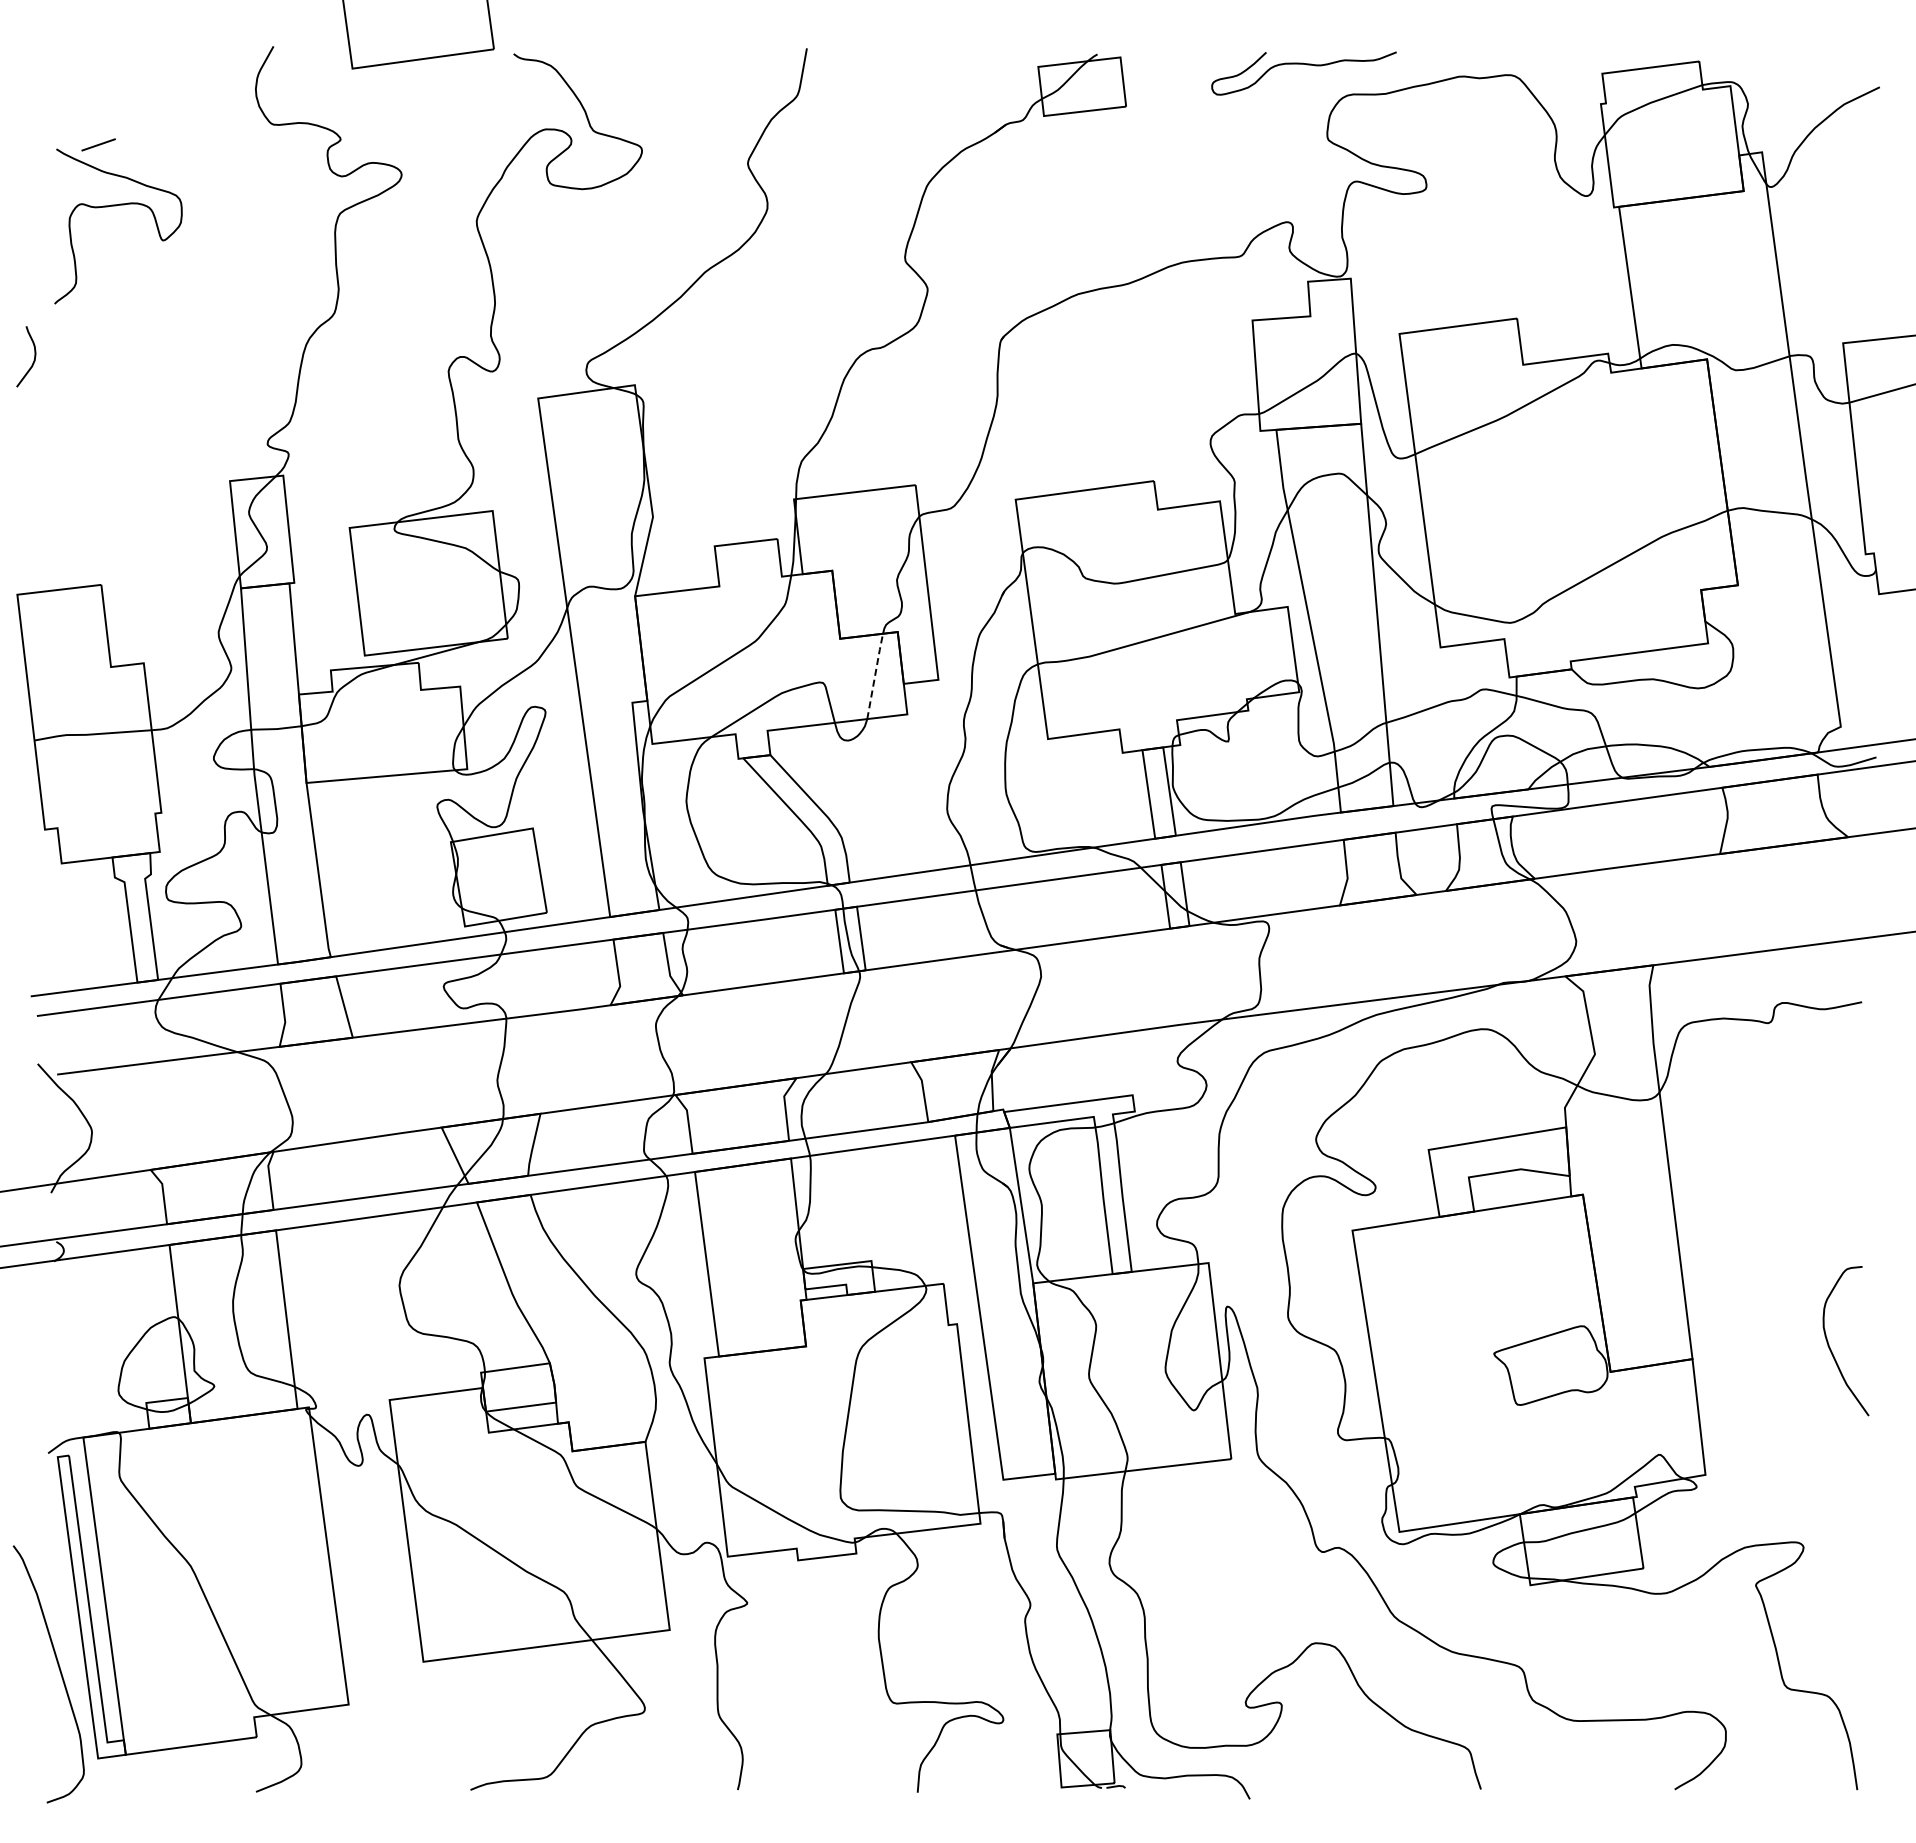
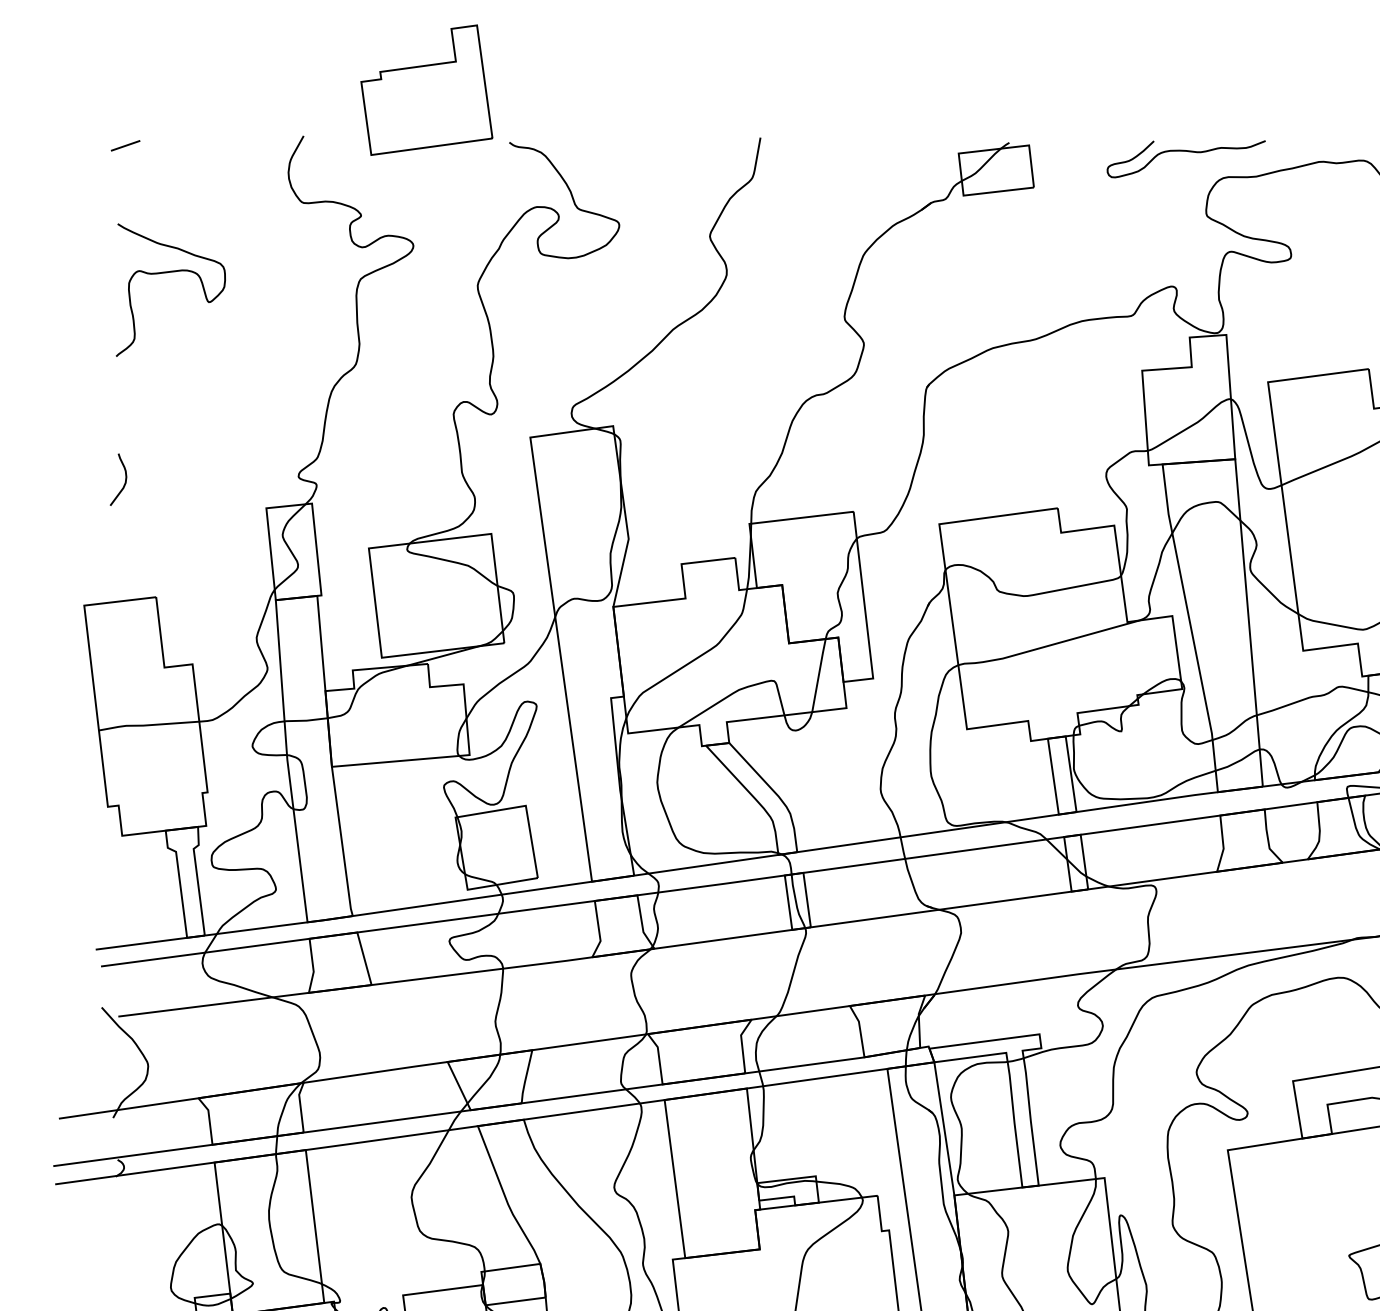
line: (98, 144) -> (125, 145), moved
curve: (34, 356) -> (125, 479), moved
line: (875, 675) -> (819, 674), dashed -> solid

